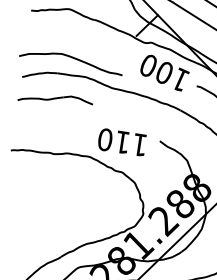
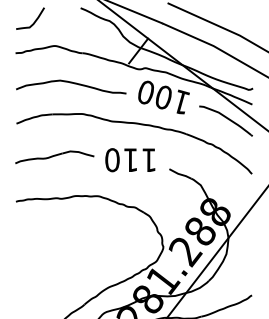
curve: (72, 58) -> (71, 83), moved
part: (55, 99) -> (54, 156), moved
text: (122, 142) -> (130, 160), moved

